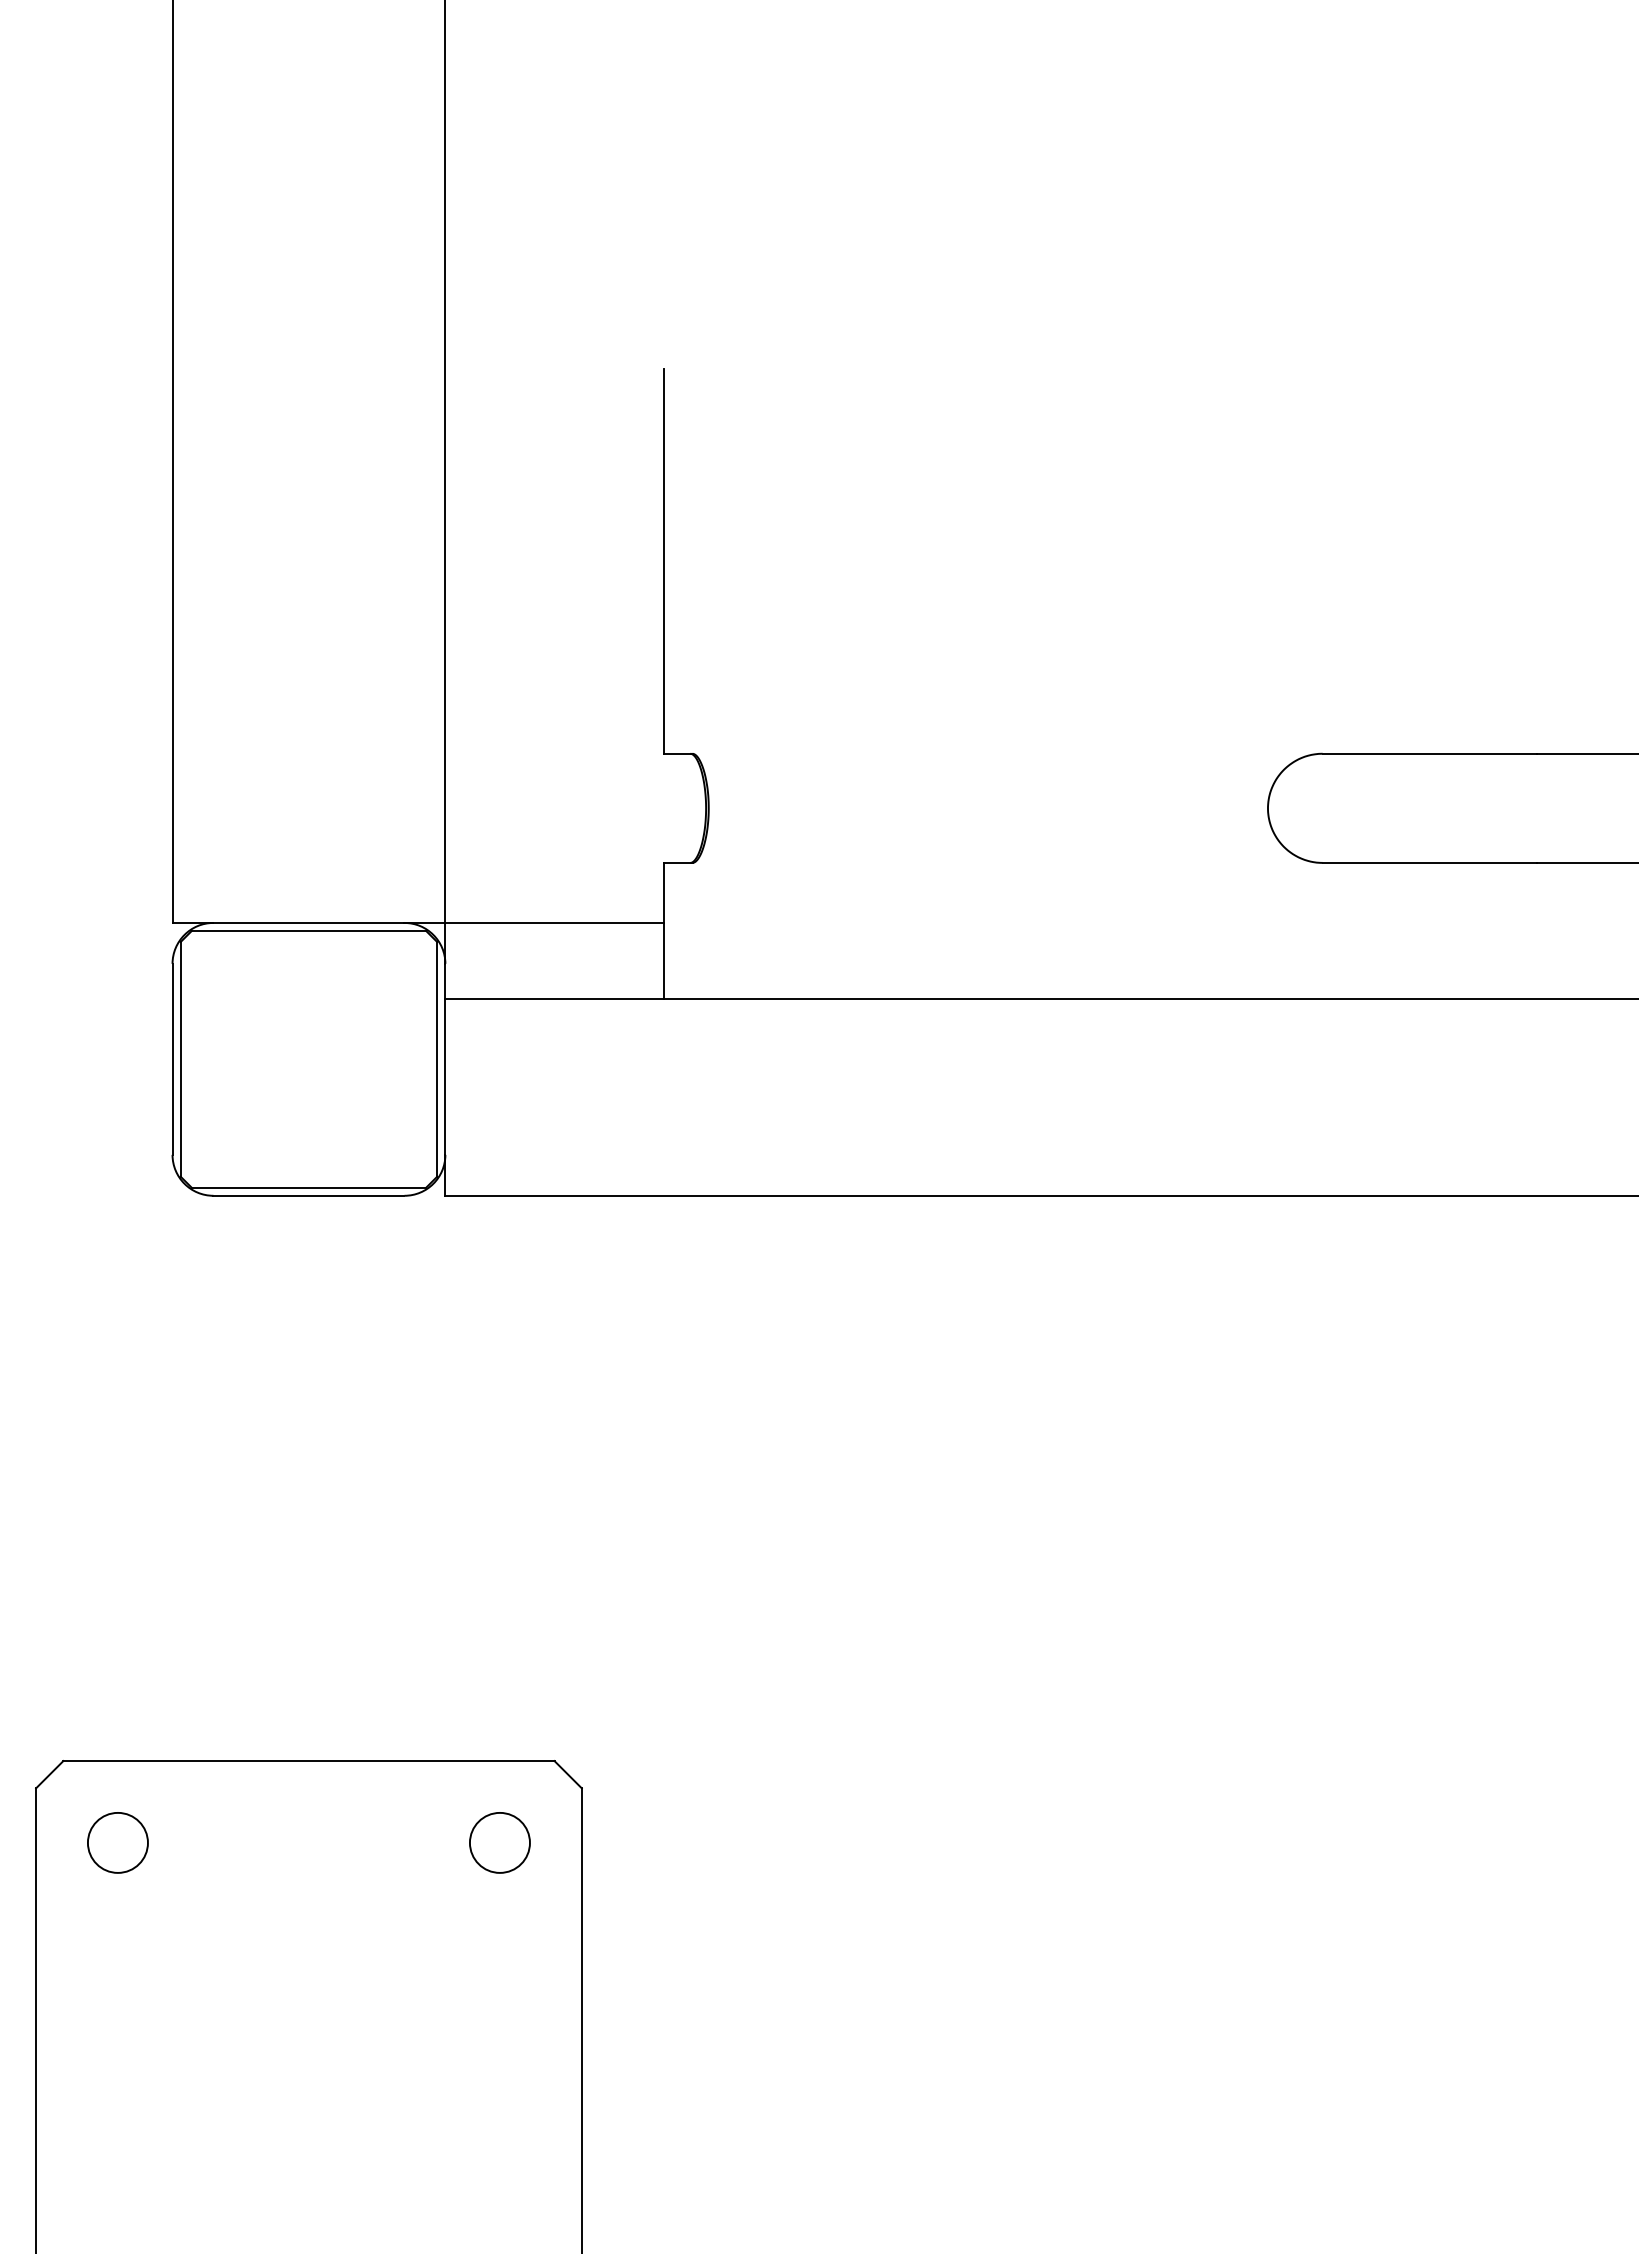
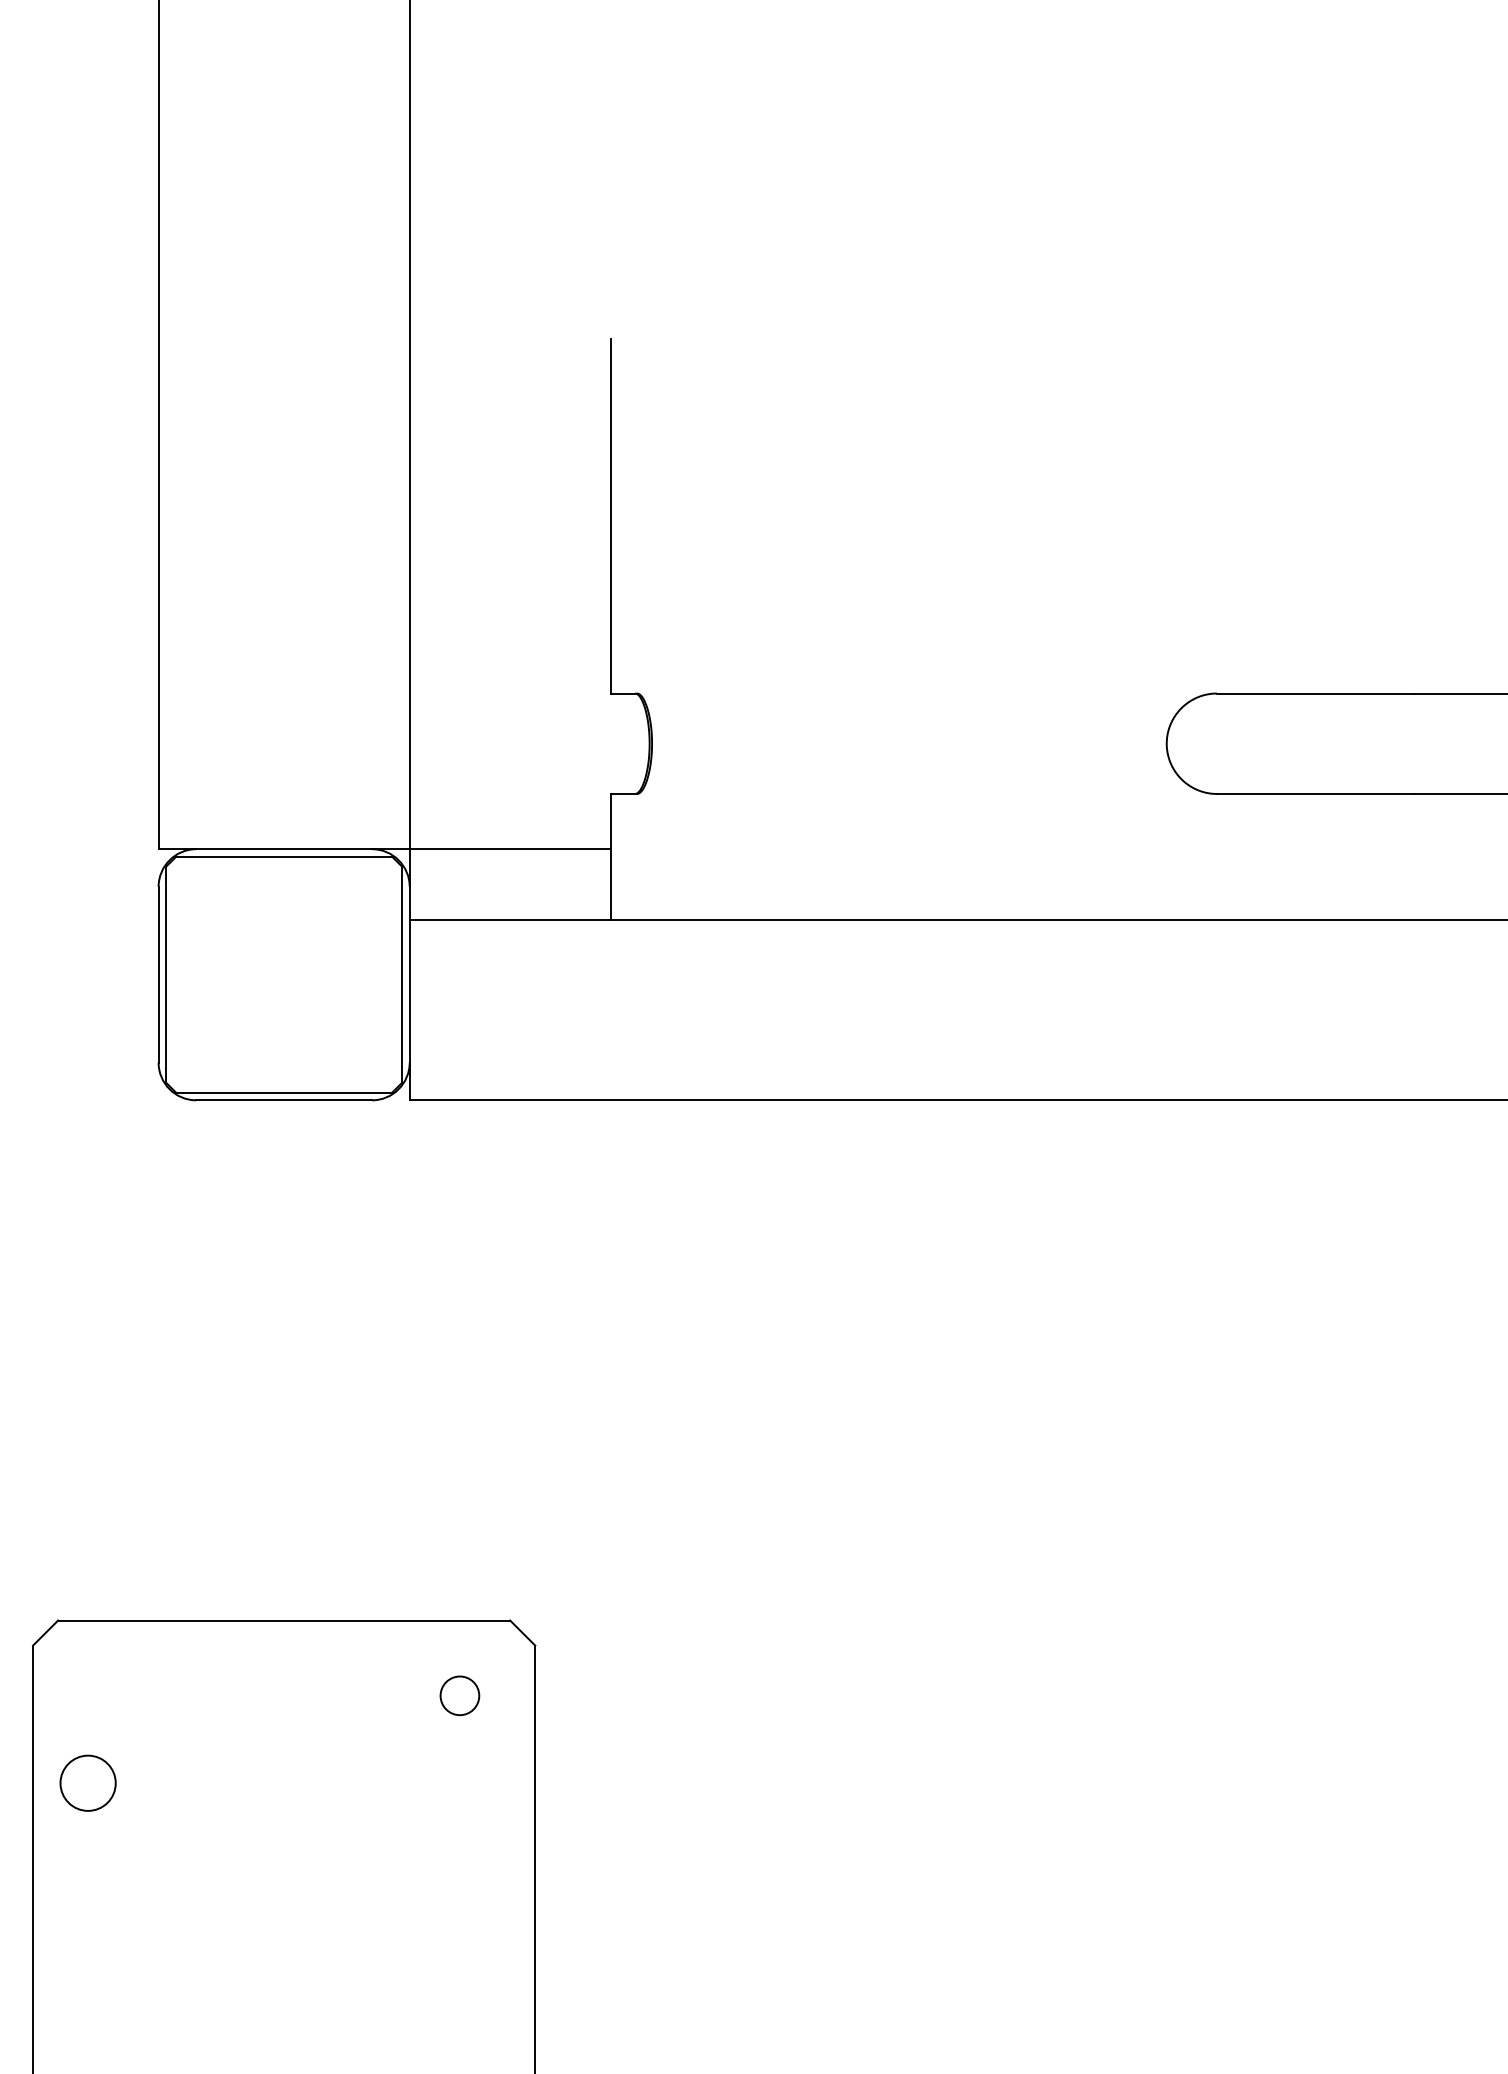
circle: (117, 1842) -> (87, 1782), moved
circle: (499, 1842) -> (459, 1695), size x0.7

